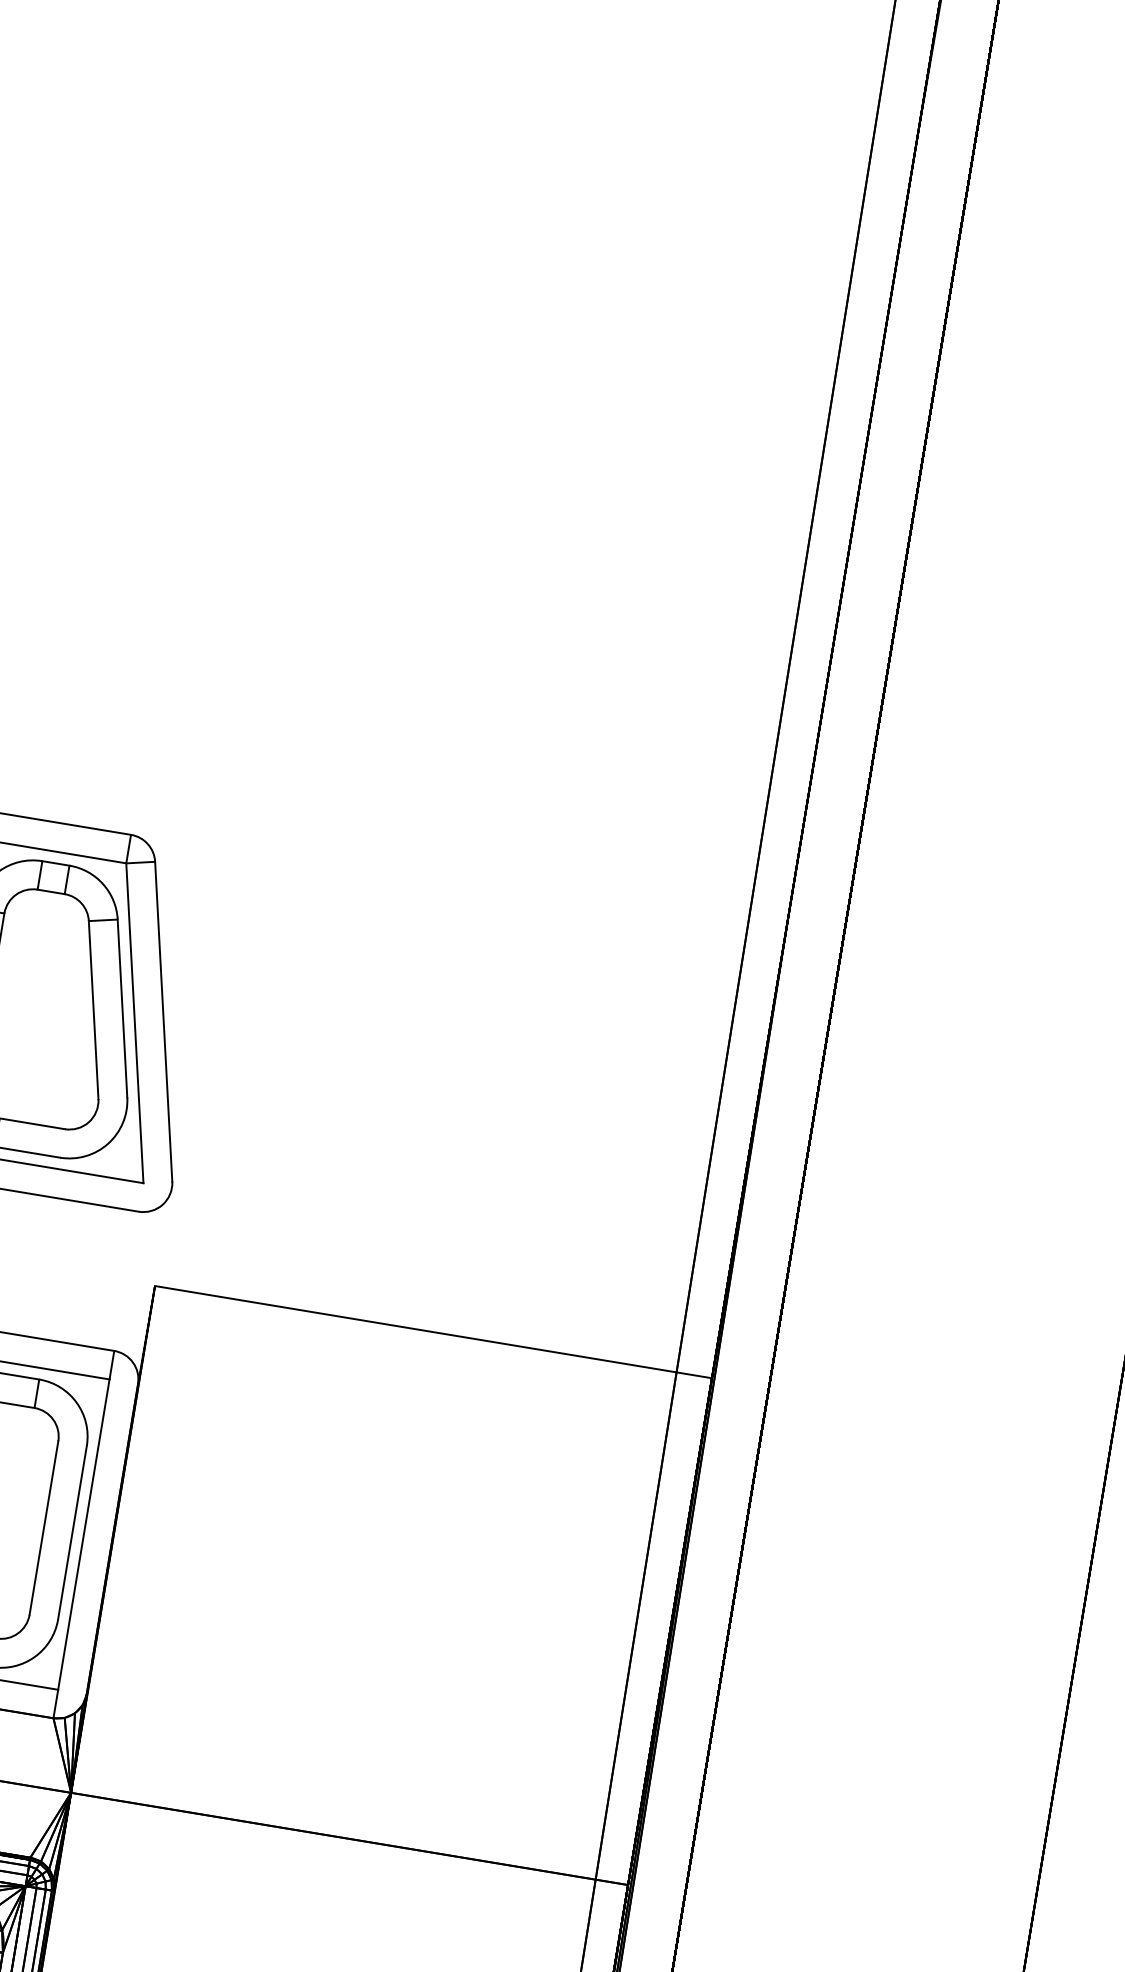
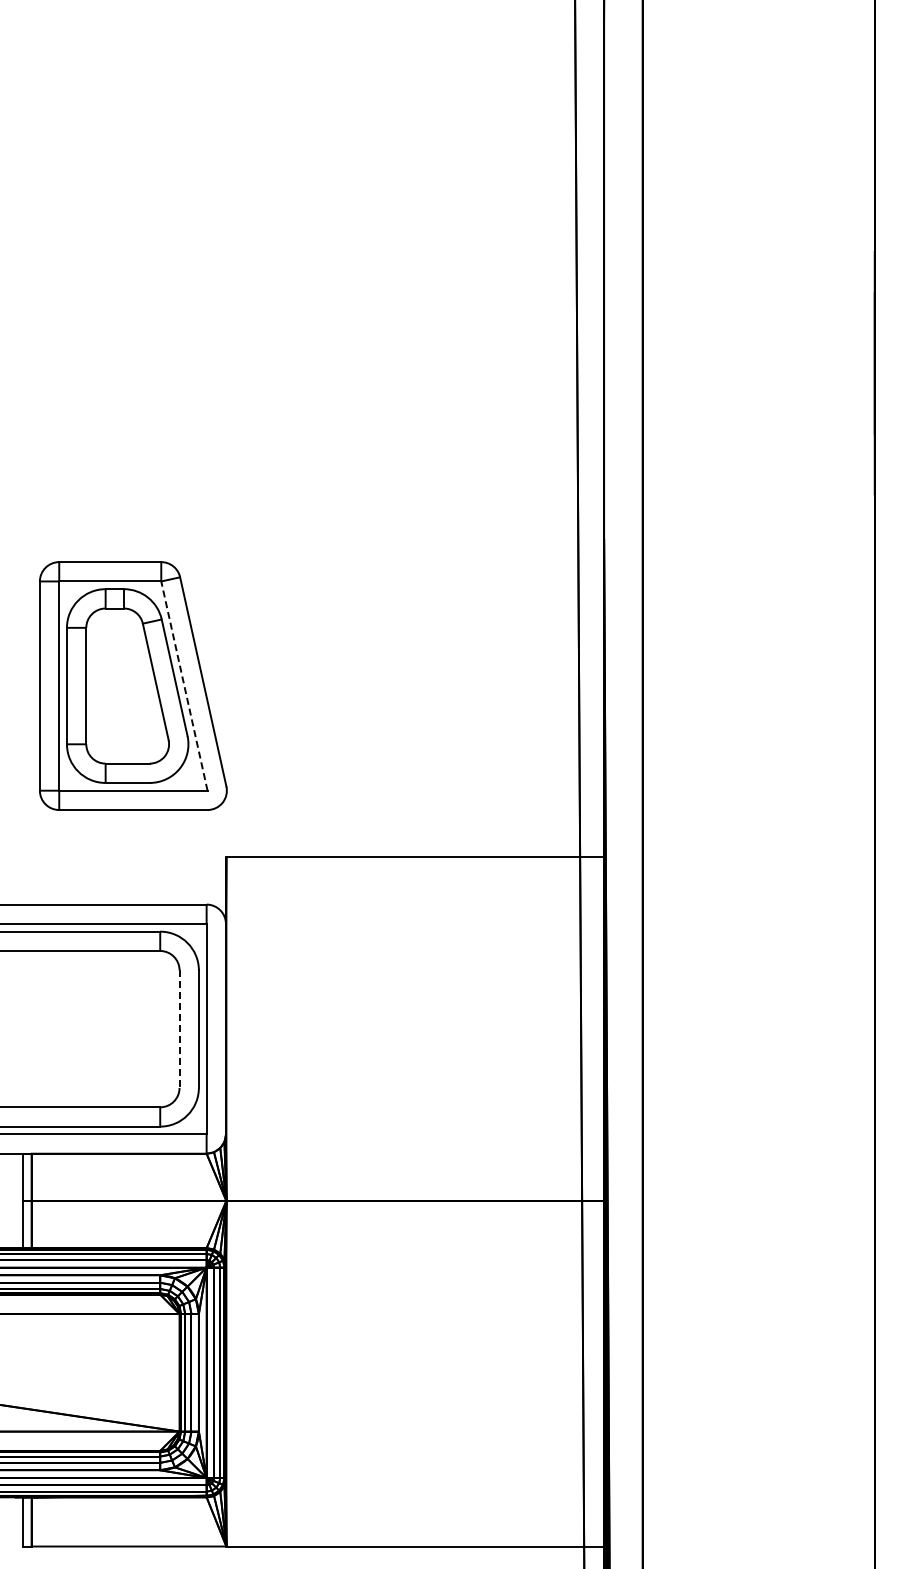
line: (135, 1022) -> (184, 685), solid -> dashed
line: (43, 1528) -> (179, 1029), solid -> dashed

